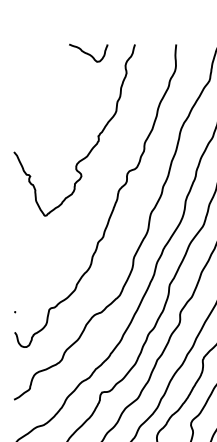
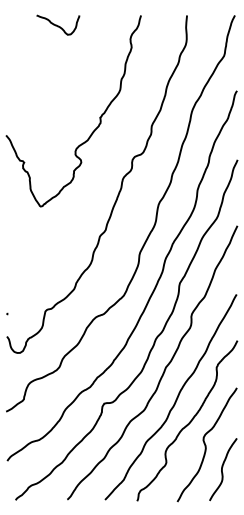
curve: (88, 53) -> (58, 25), moved

